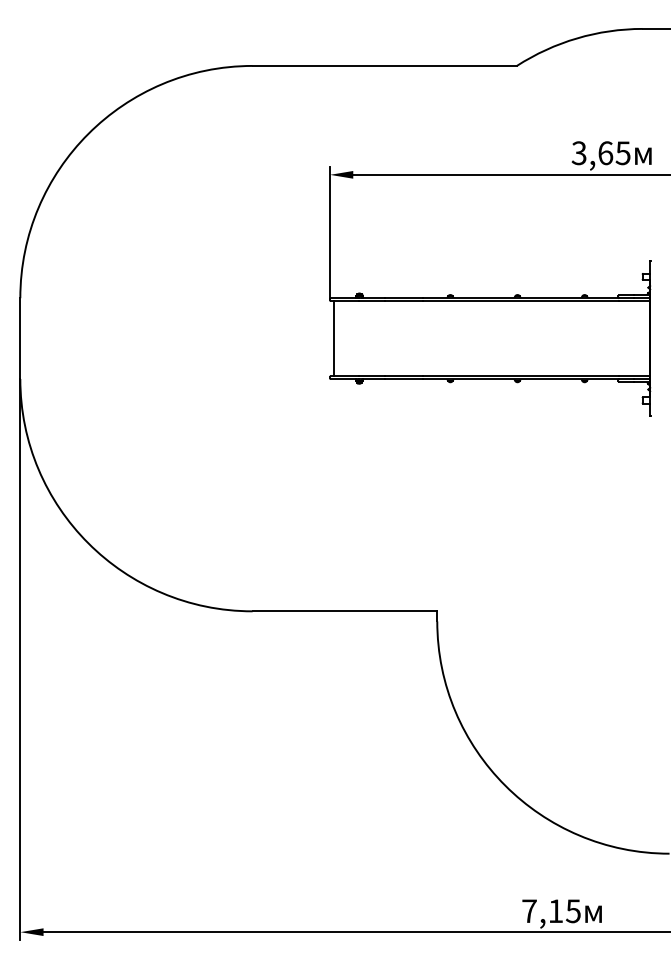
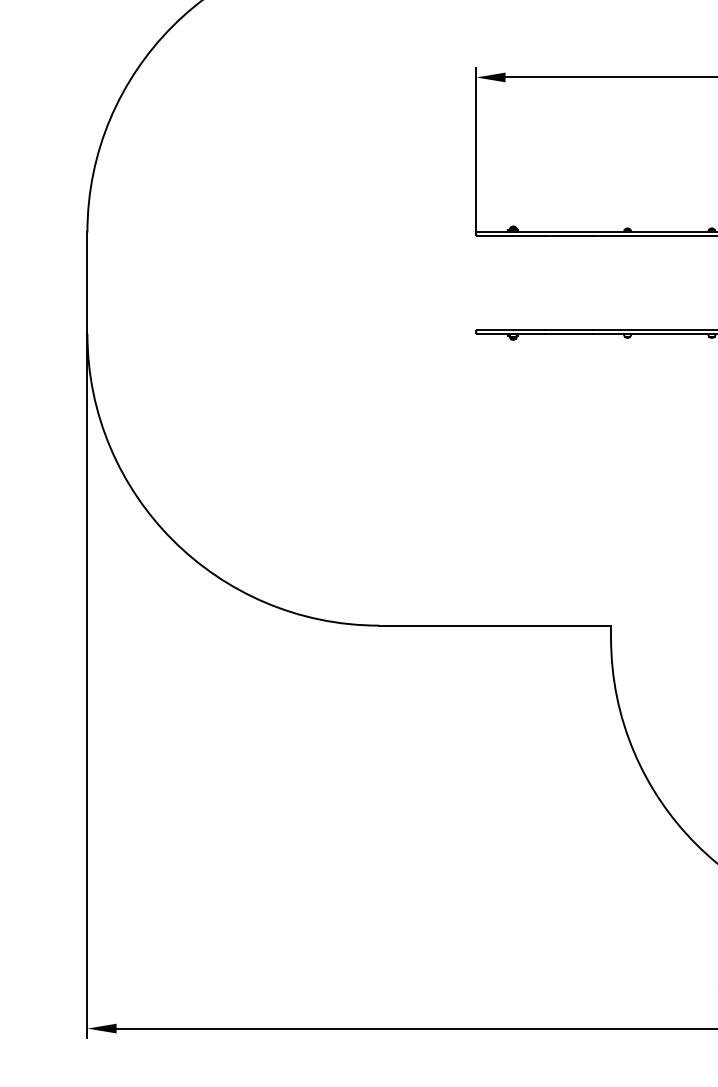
line: (334, 338) -> (481, 282), removed

